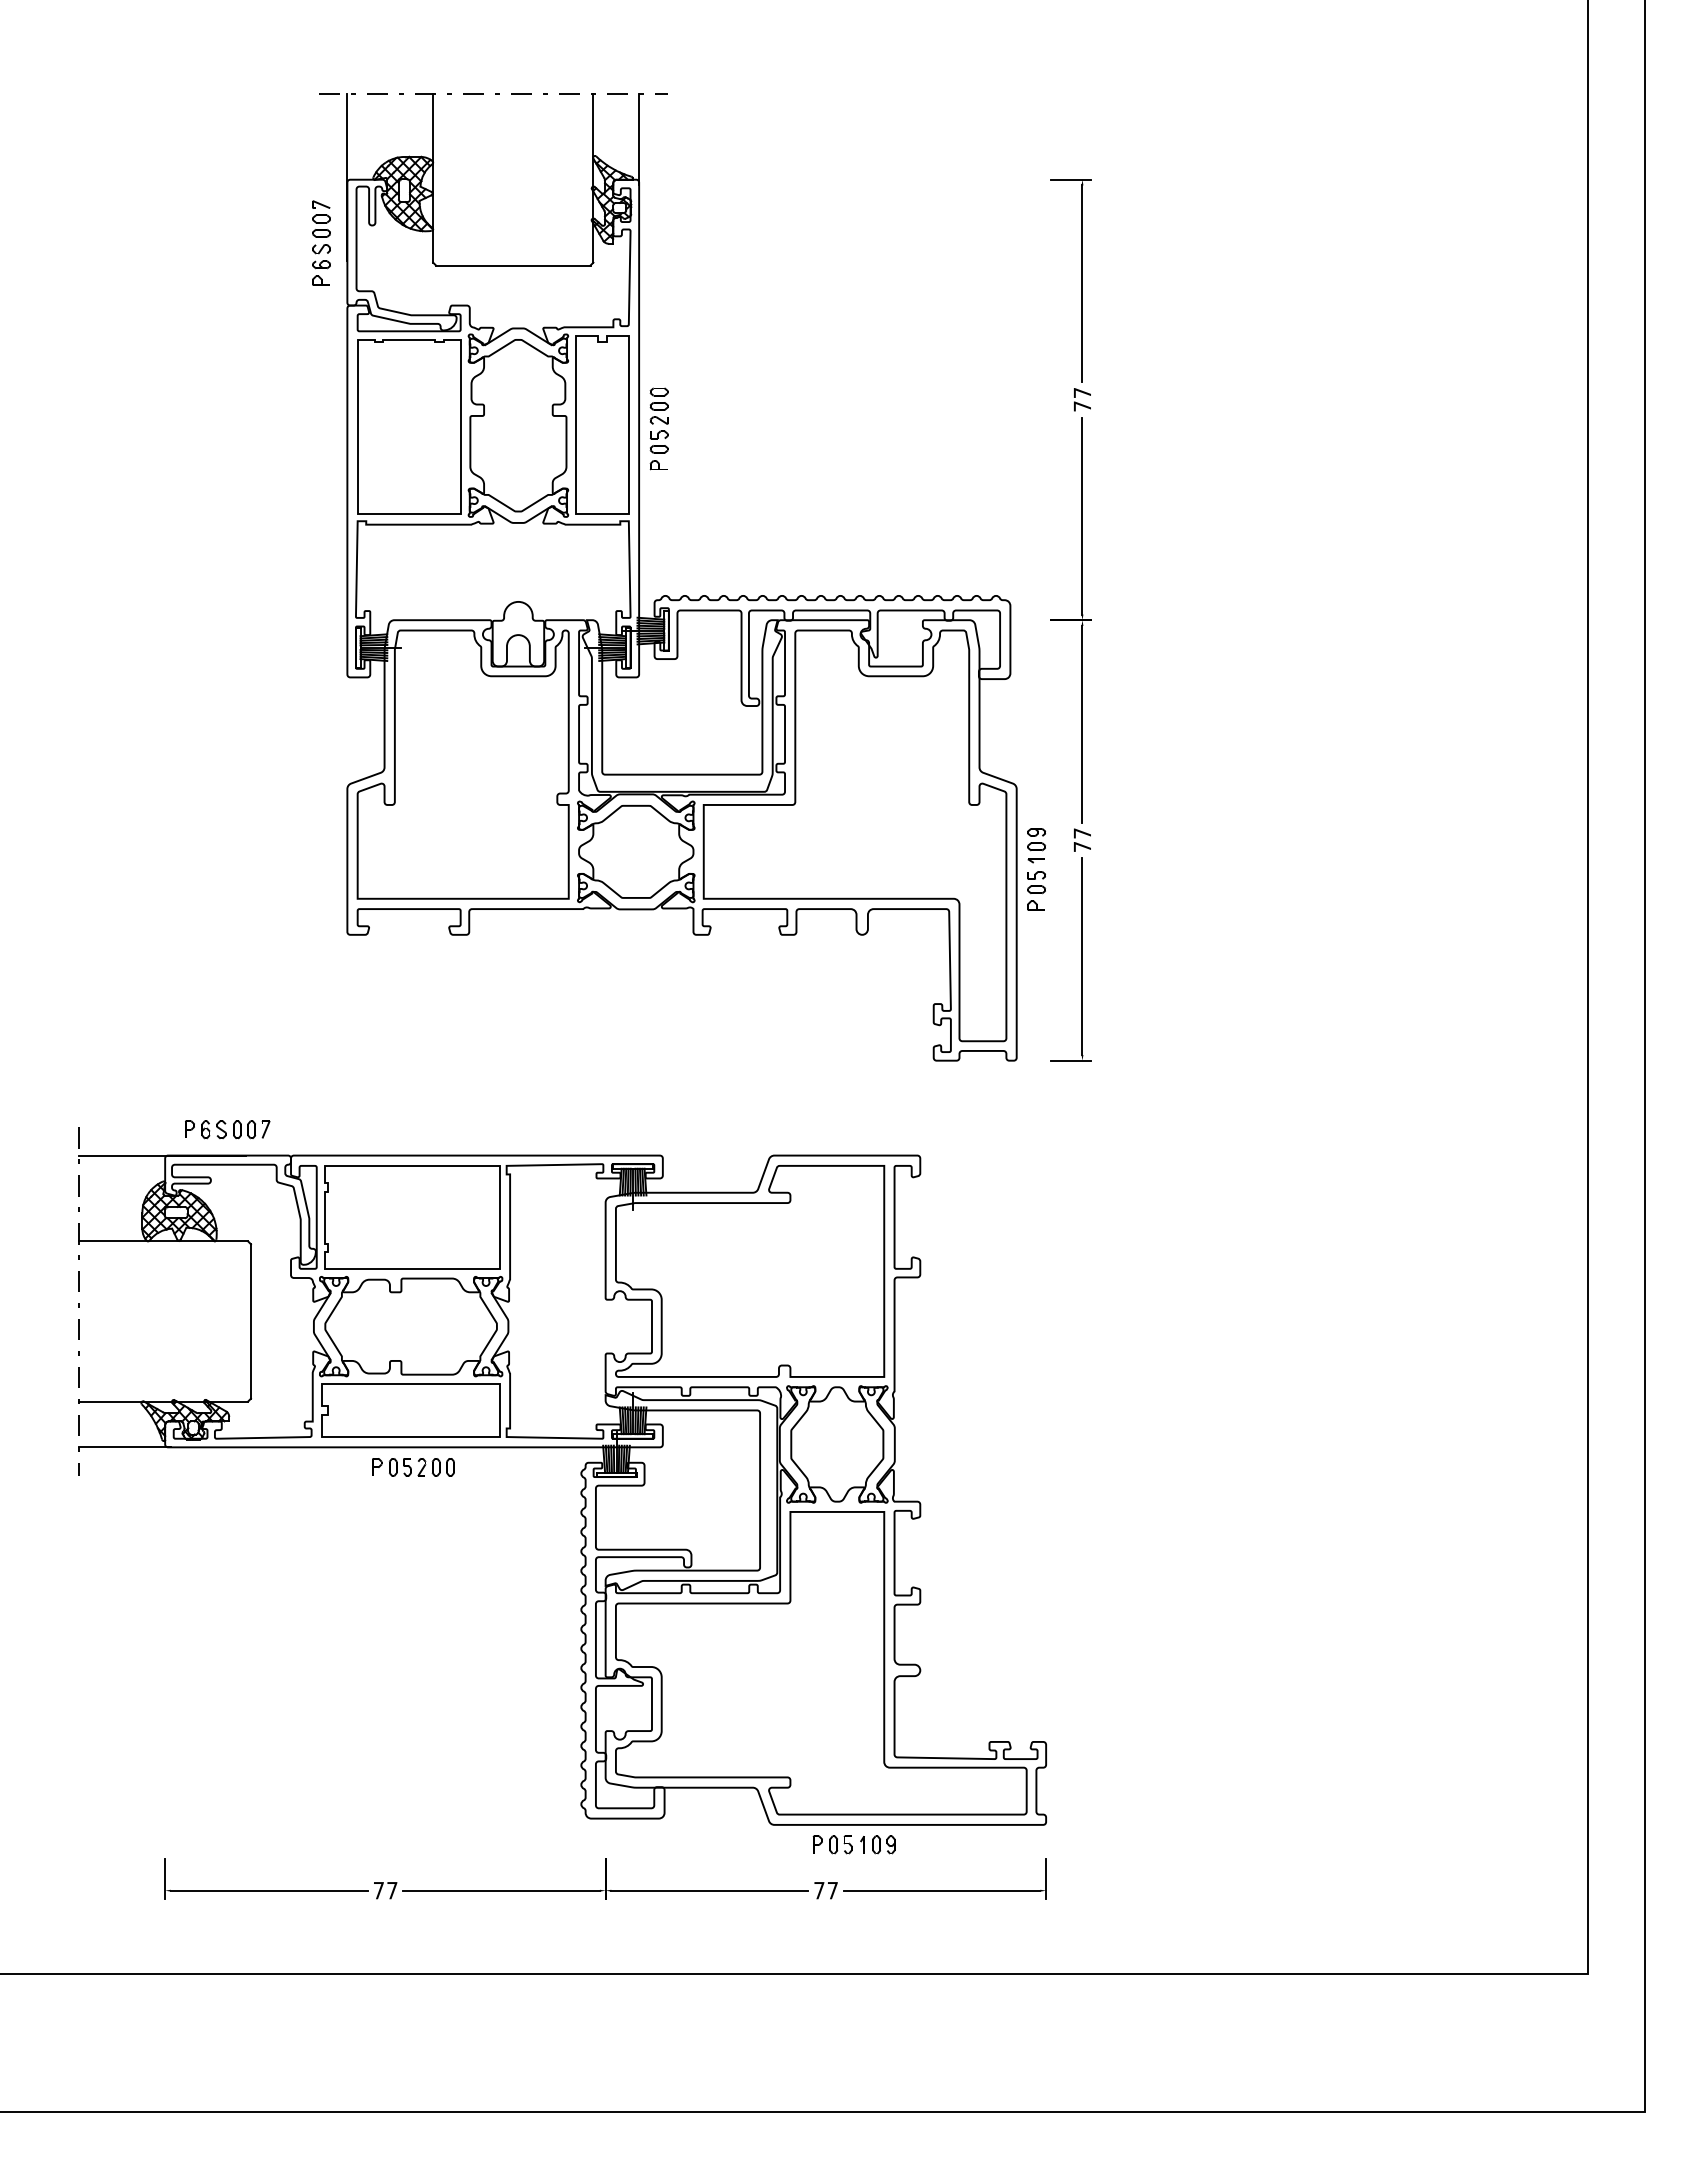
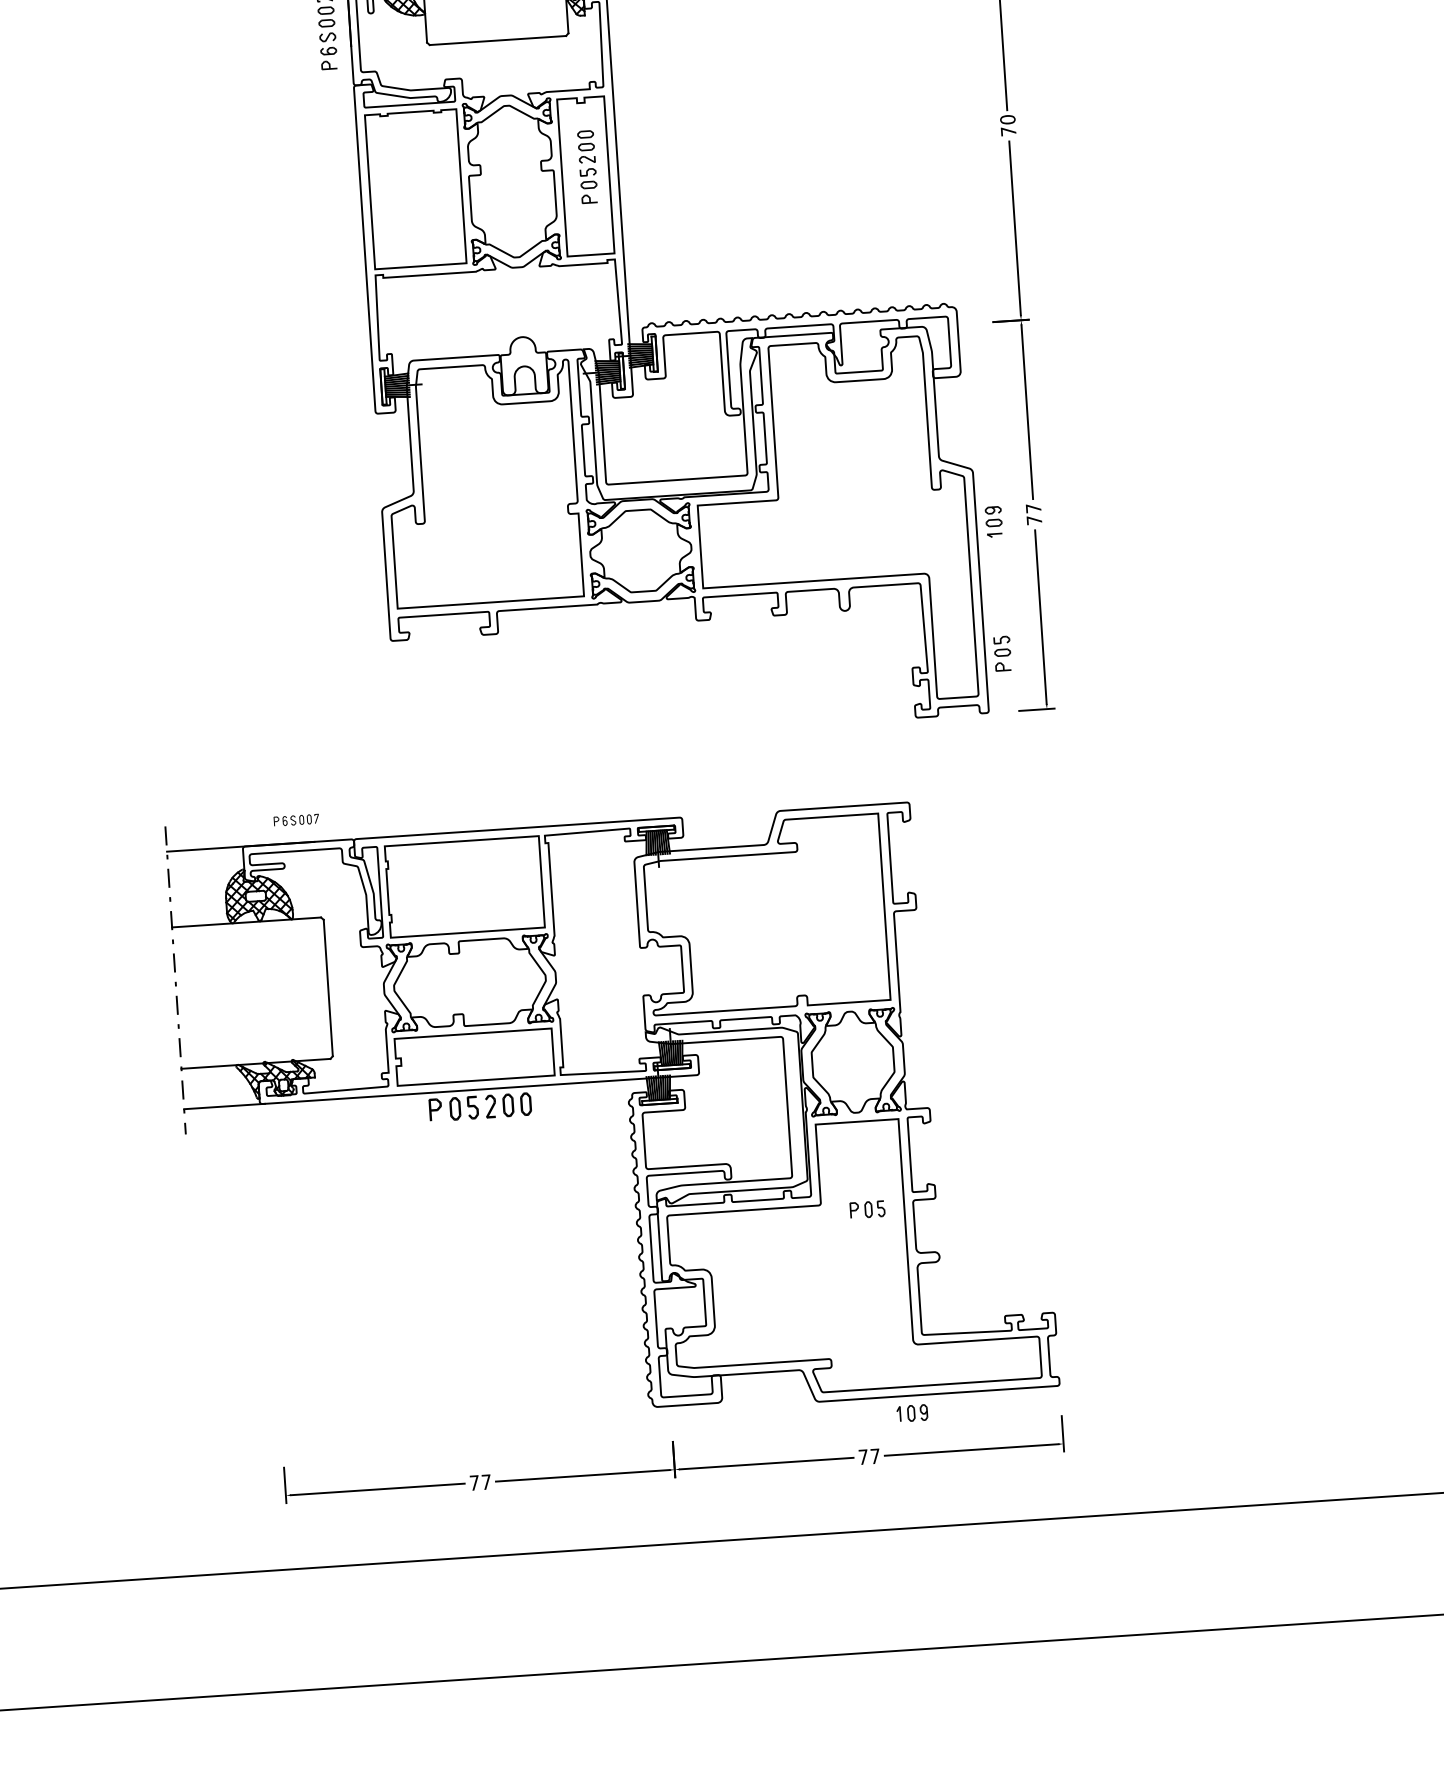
text: (1082, 392) -> (1007, 119), 77 -> 70
part: (658, 428) -> (587, 166), moved
part: (1036, 890) -> (1002, 653), moved
part: (227, 1129) -> (296, 819), size x0.6
part: (413, 1467) -> (480, 1107), size x1.4
part: (832, 1844) -> (867, 1209), moved

